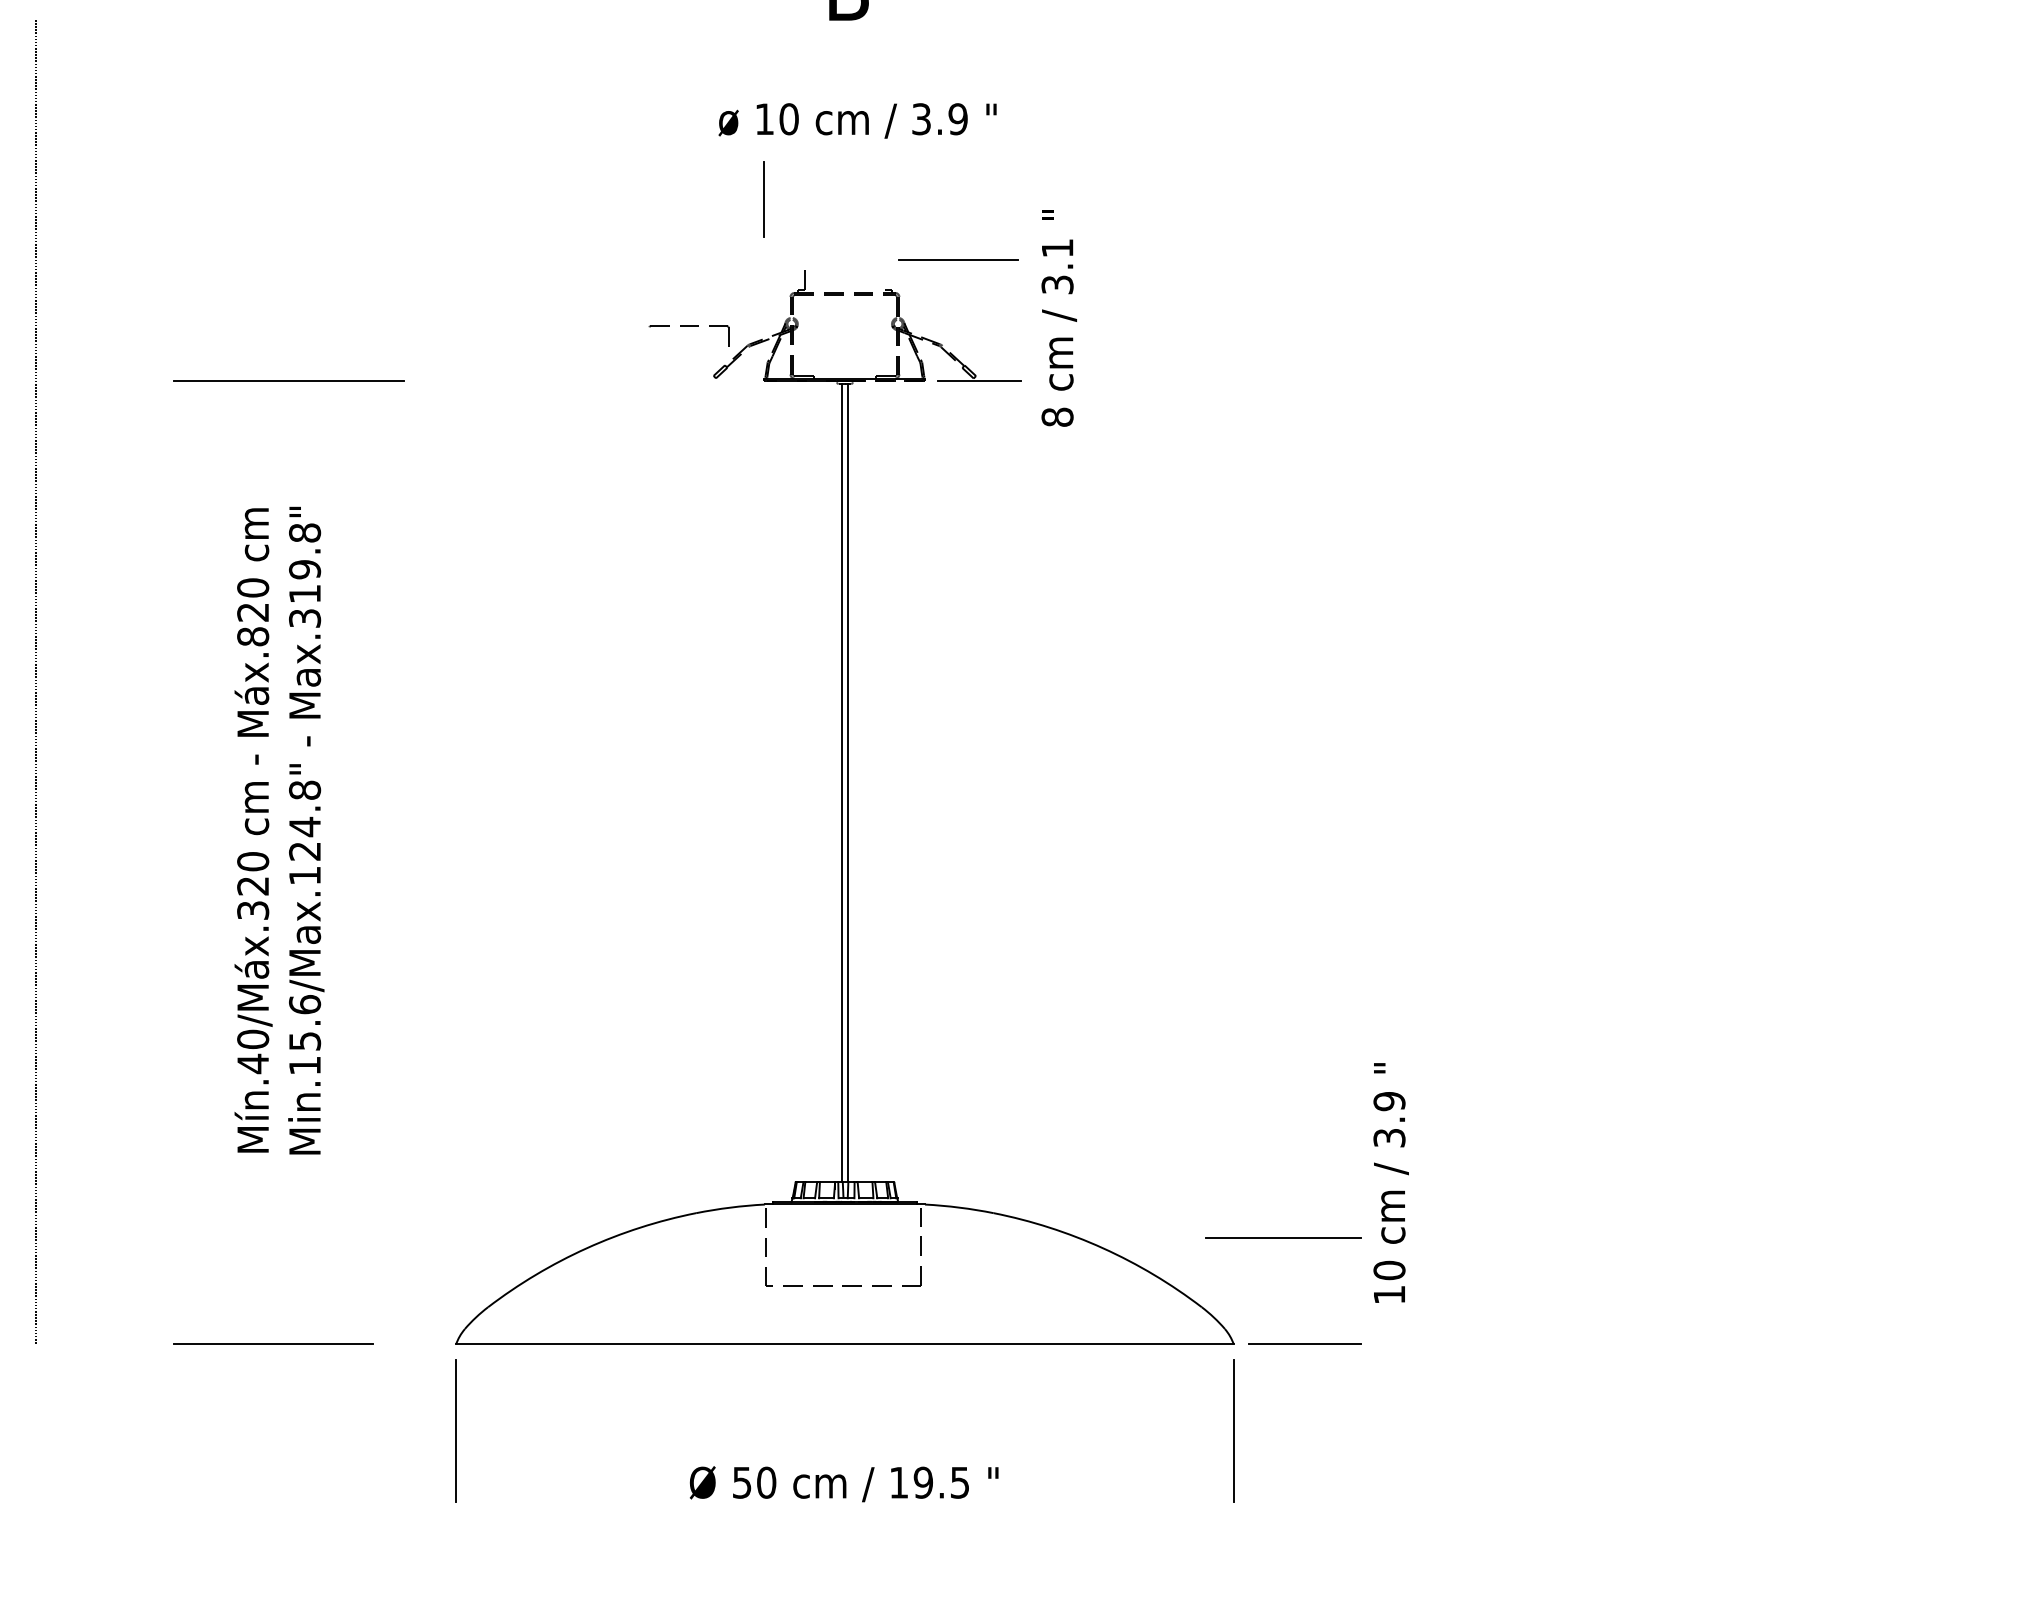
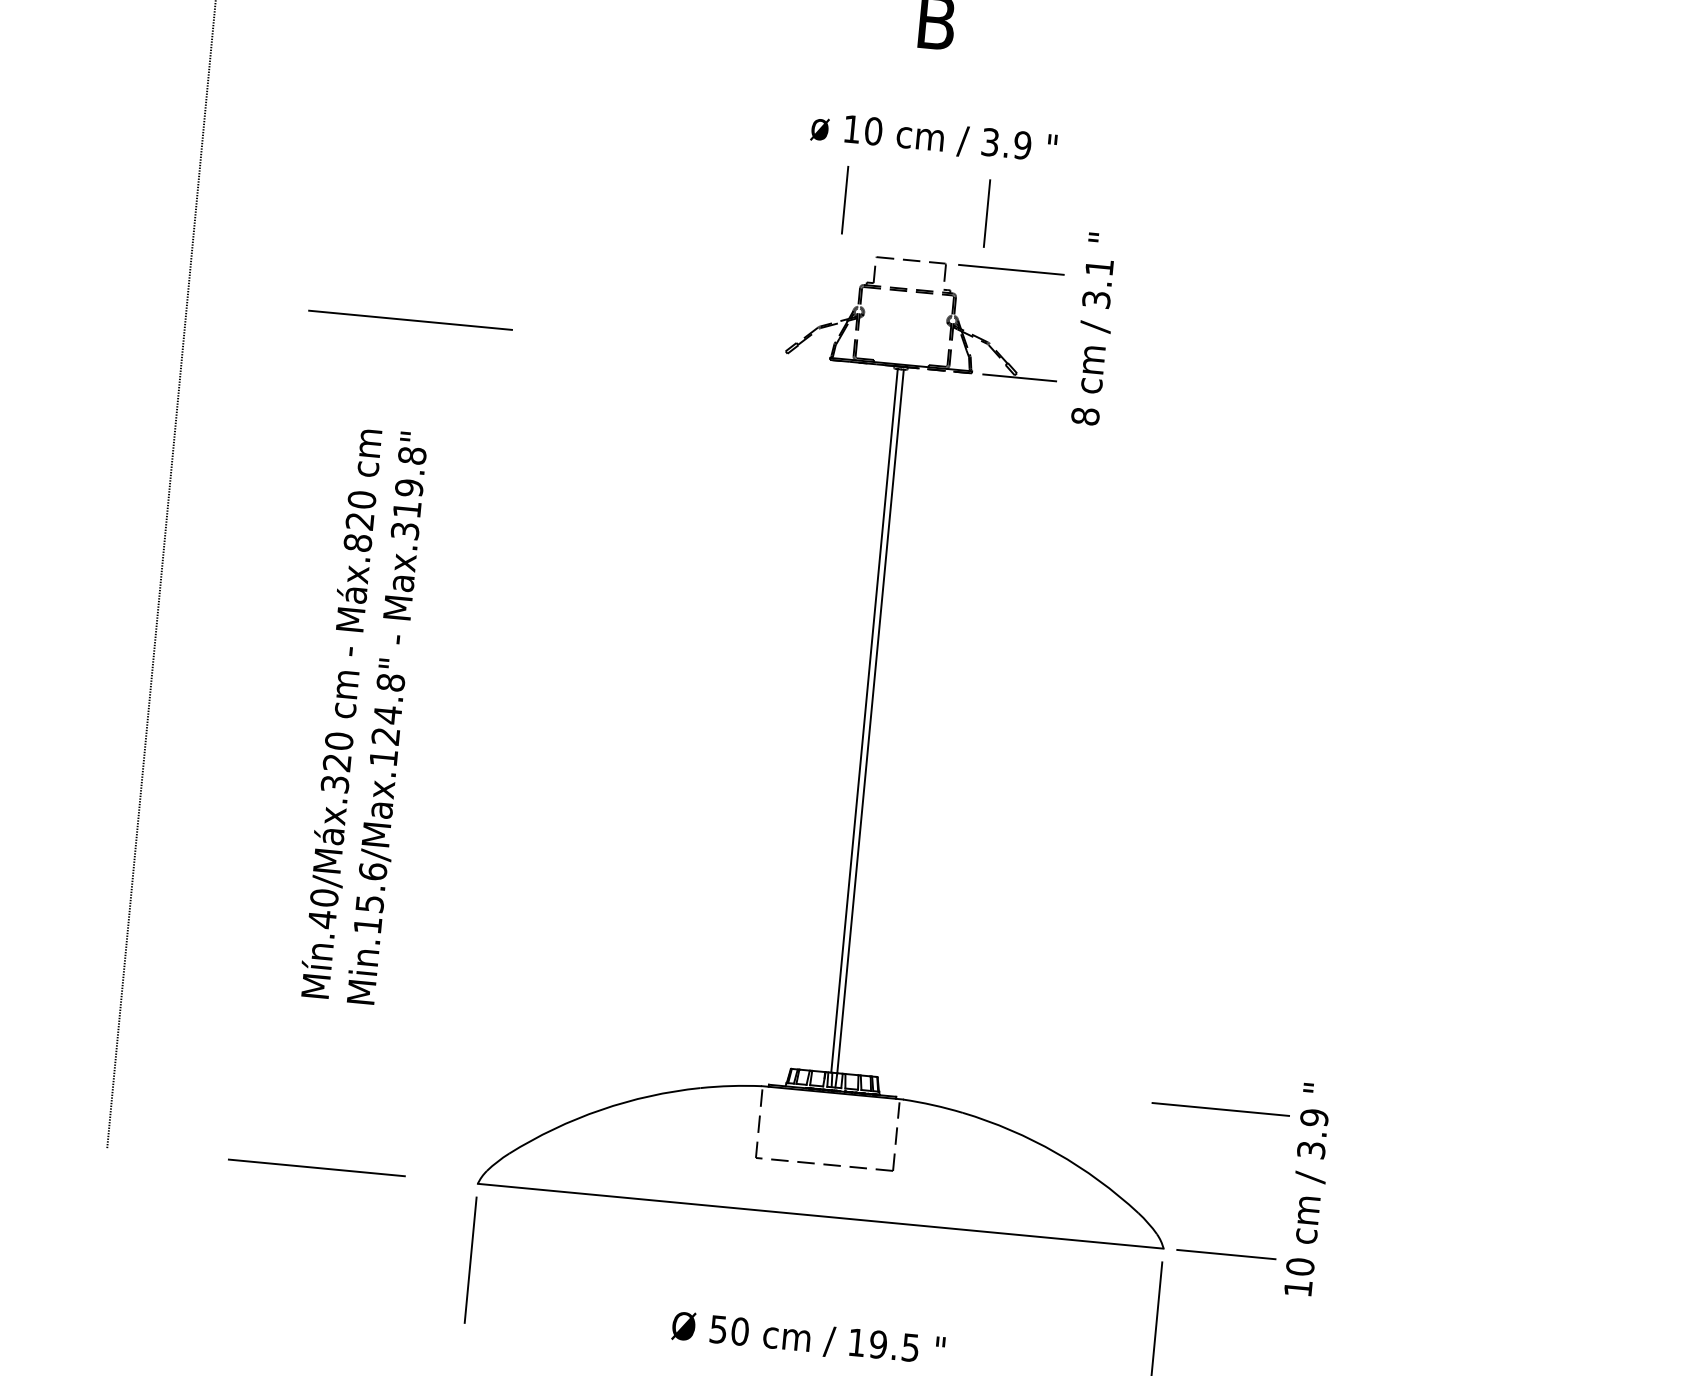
line: (925, 199) -> (987, 213), added
part: (688, 326) -> (910, 260), moved
text: (1390, 1182) -> (1308, 1189), moved
line: (1283, 1237) -> (1220, 1109), moved

